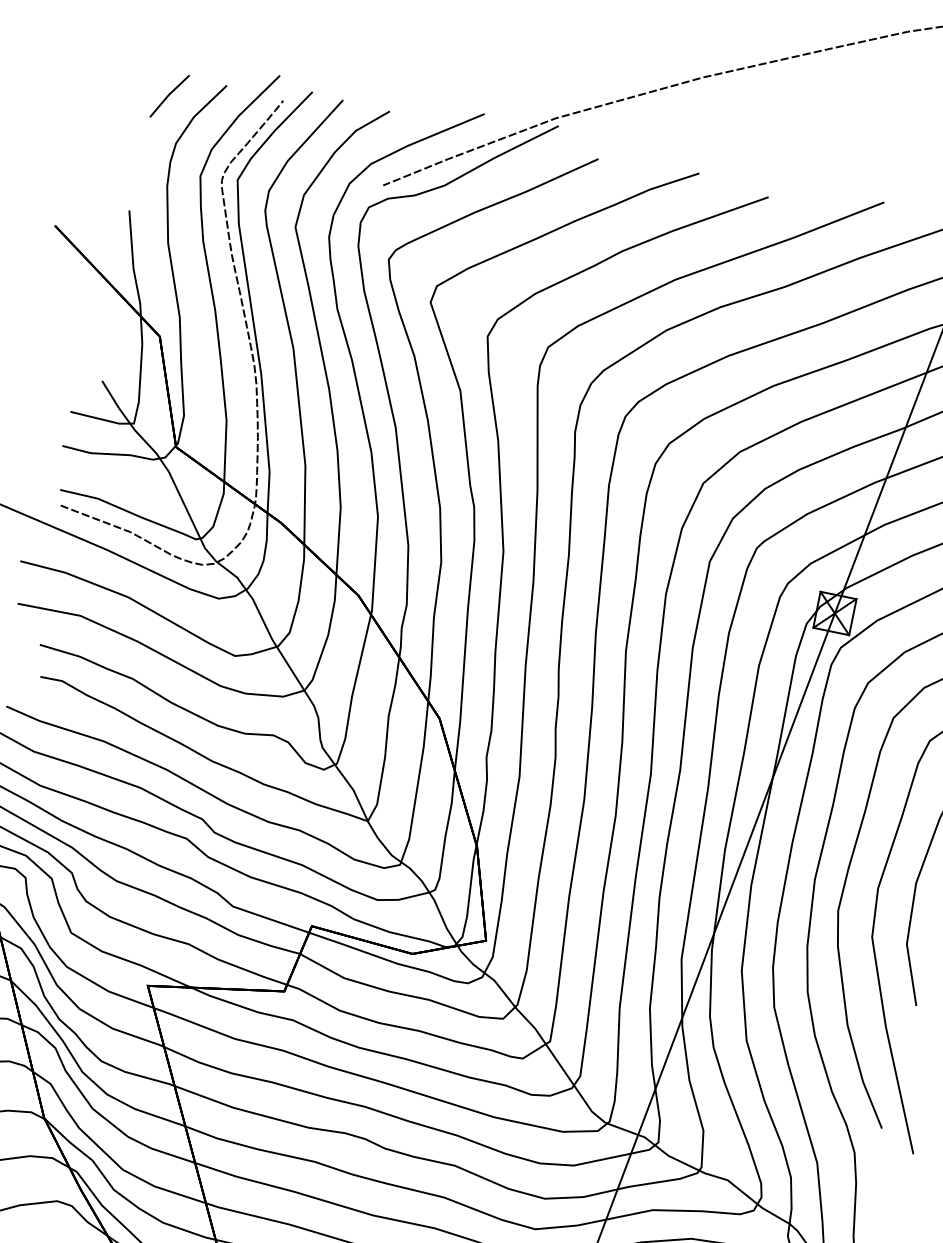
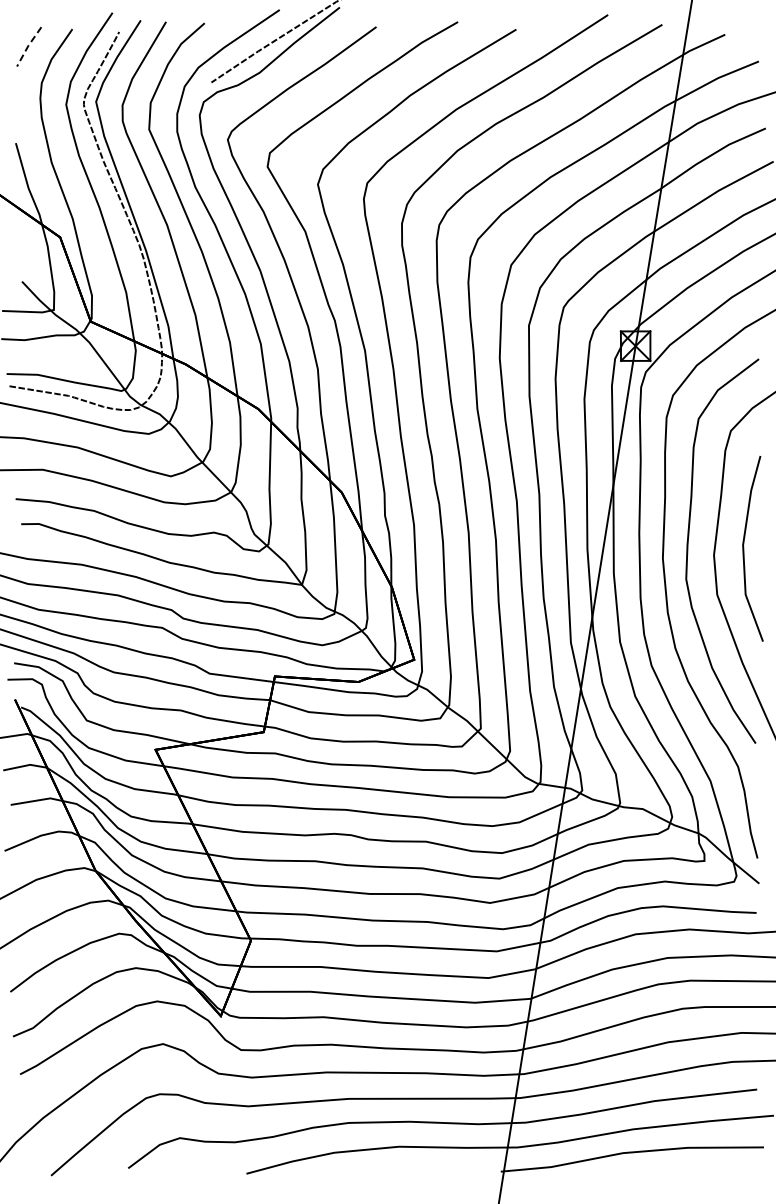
line: (169, 94) -> (28, 45), solid -> dashed

